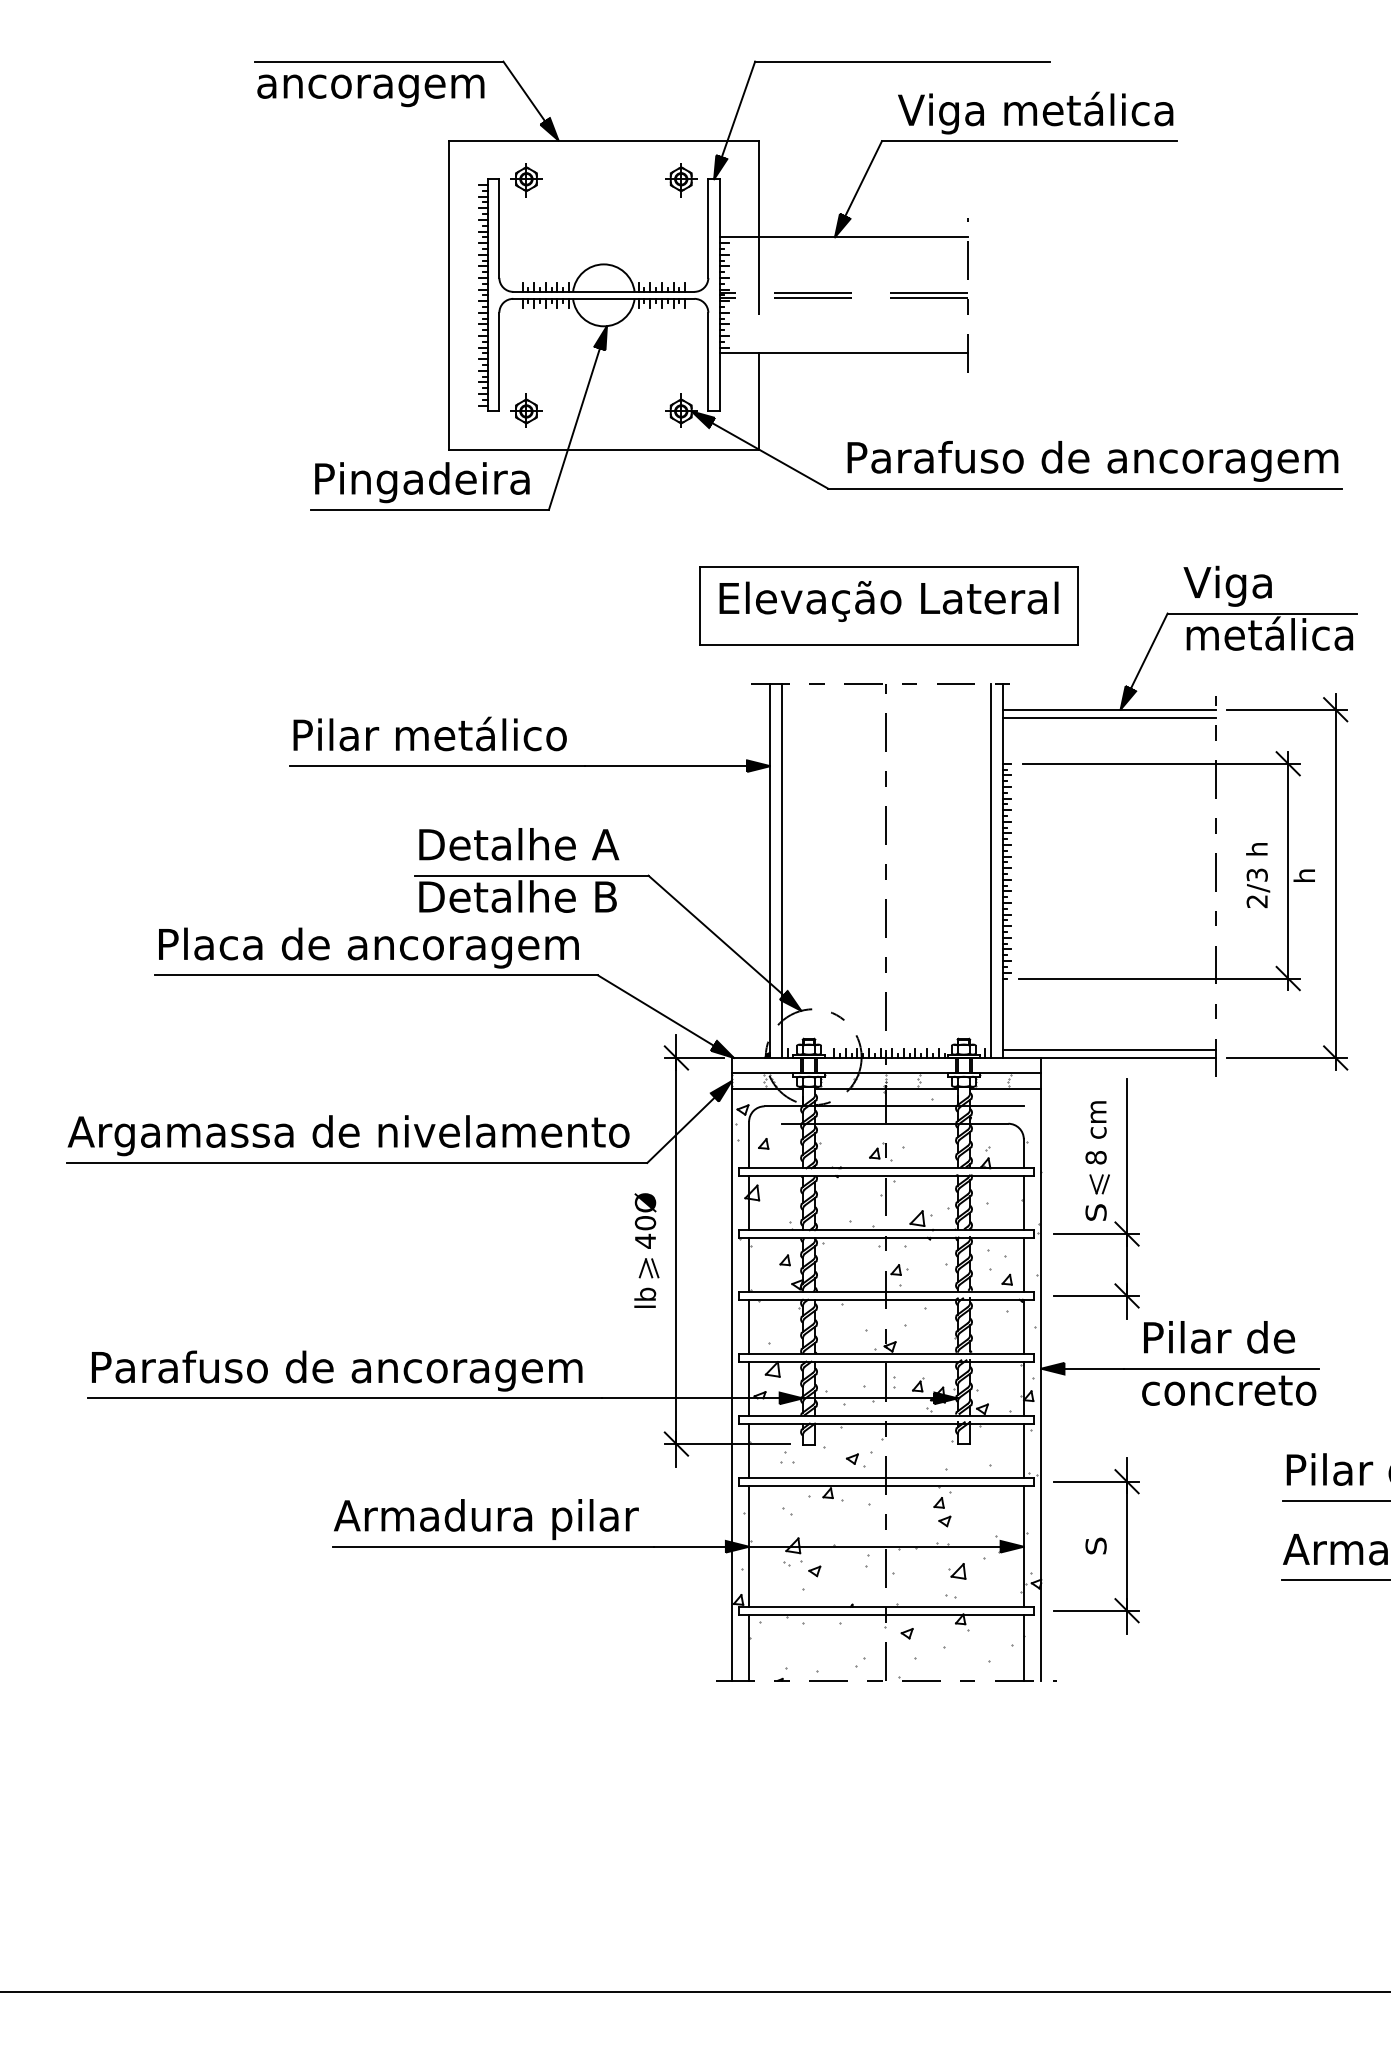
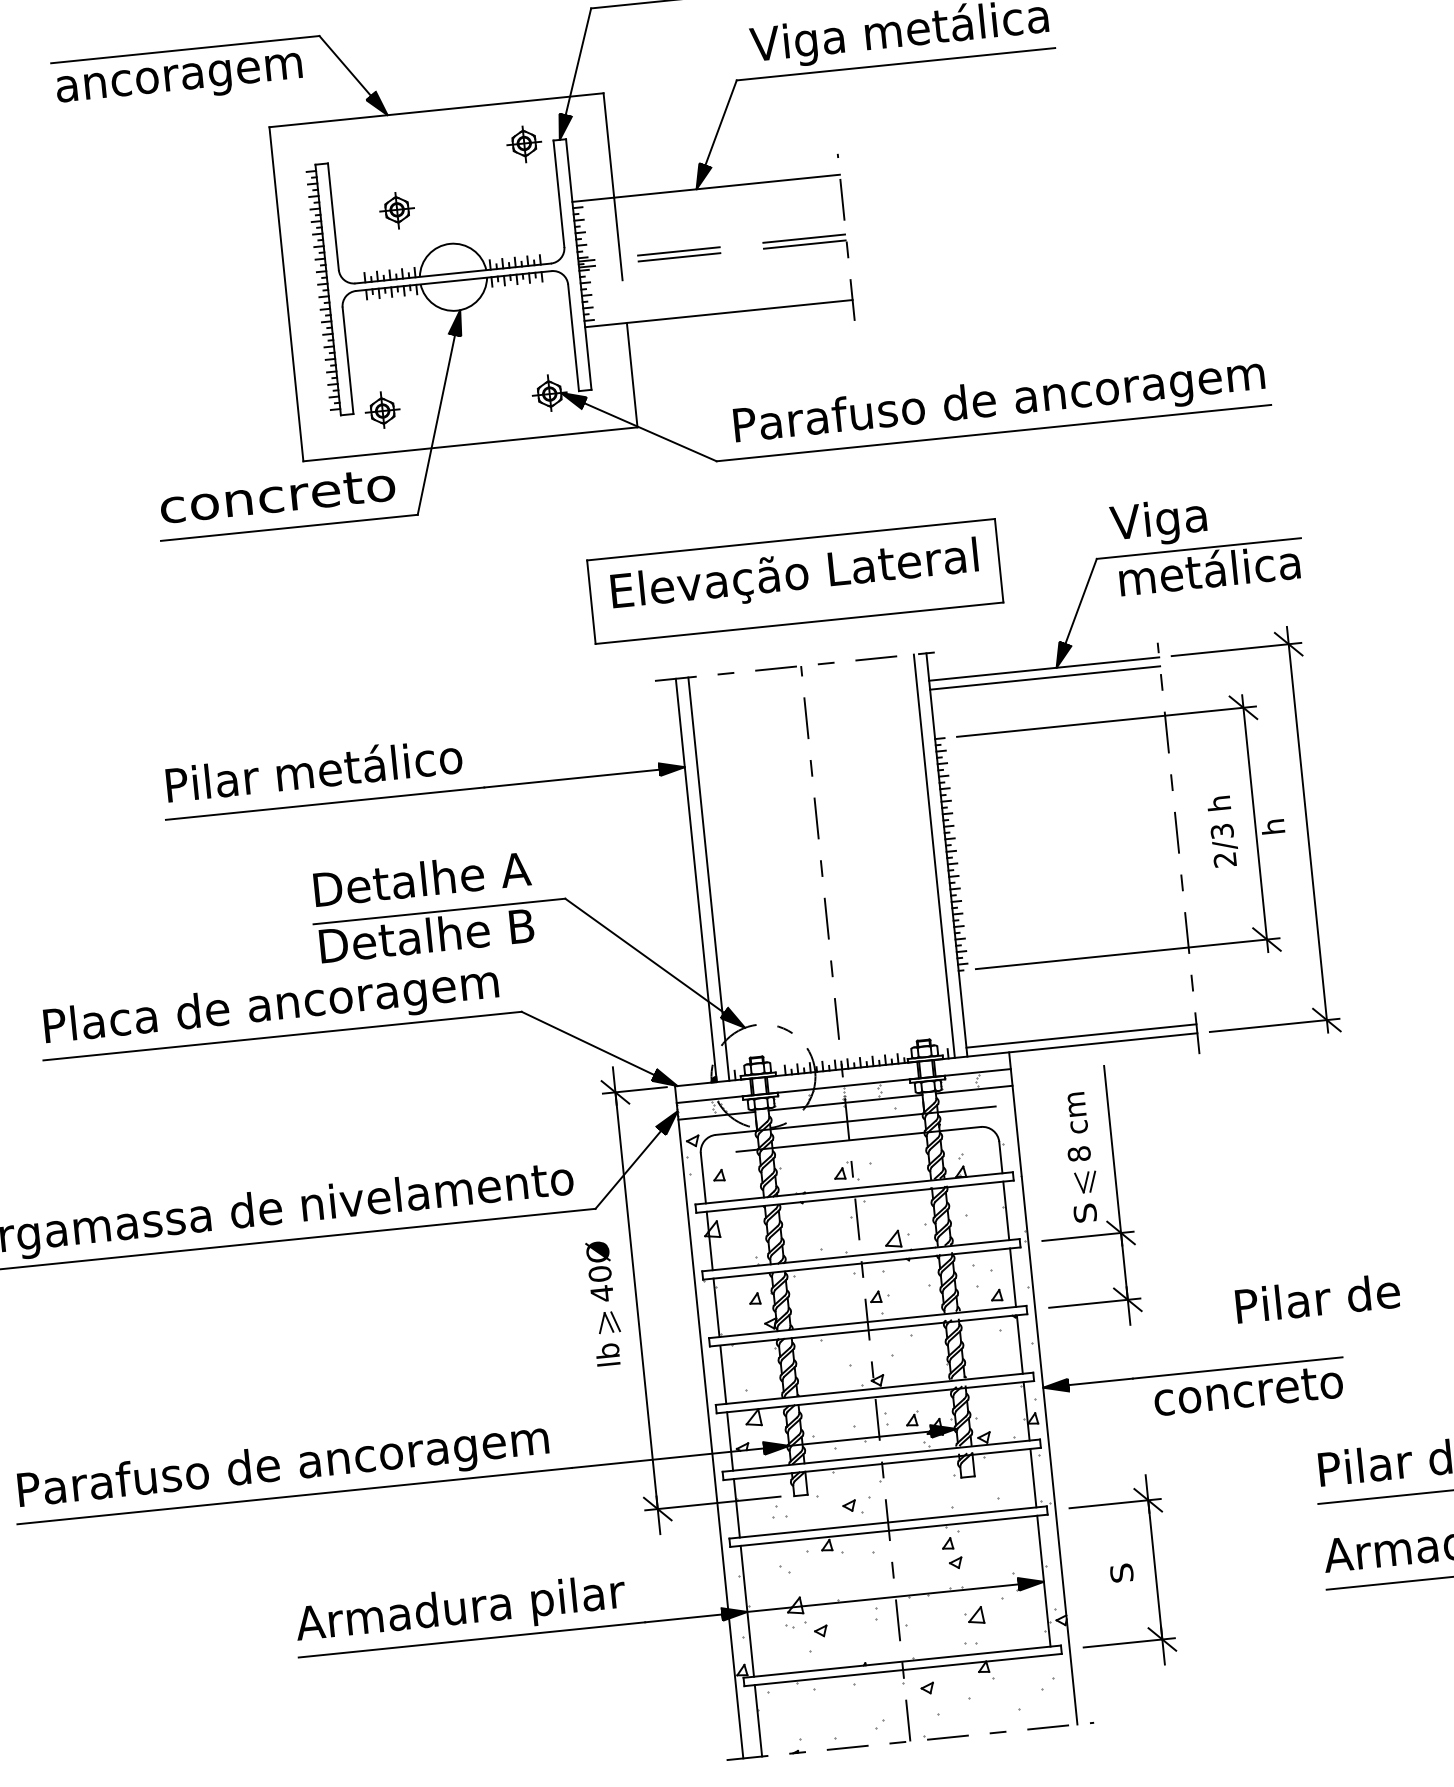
part: (526, 180) -> (397, 211), moved
text: (421, 482) -> (277, 499), Pingadeira -> concreto
text: (1219, 1337) -> (1317, 1298), moved
line: (1023, 1647) -> (1054, 1690), removed

